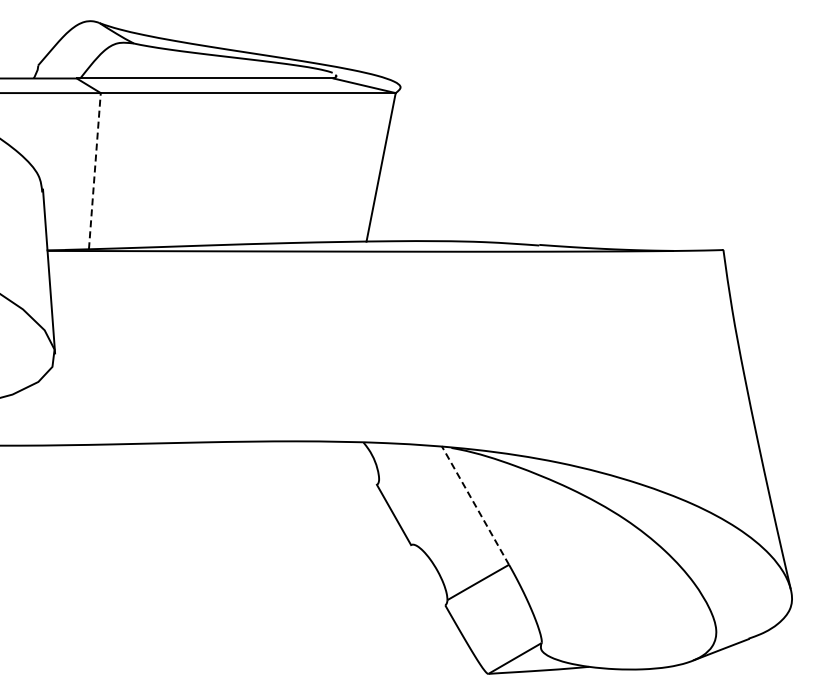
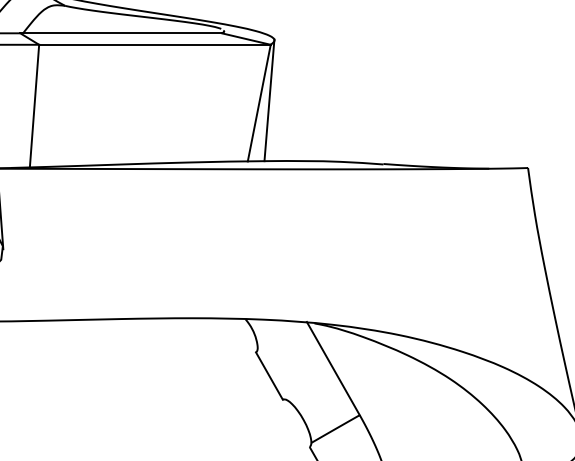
line: (393, 163) -> (269, 100), added
line: (94, 170) -> (34, 105), dashed -> solid
line: (475, 505) -> (333, 368), dashed -> solid

